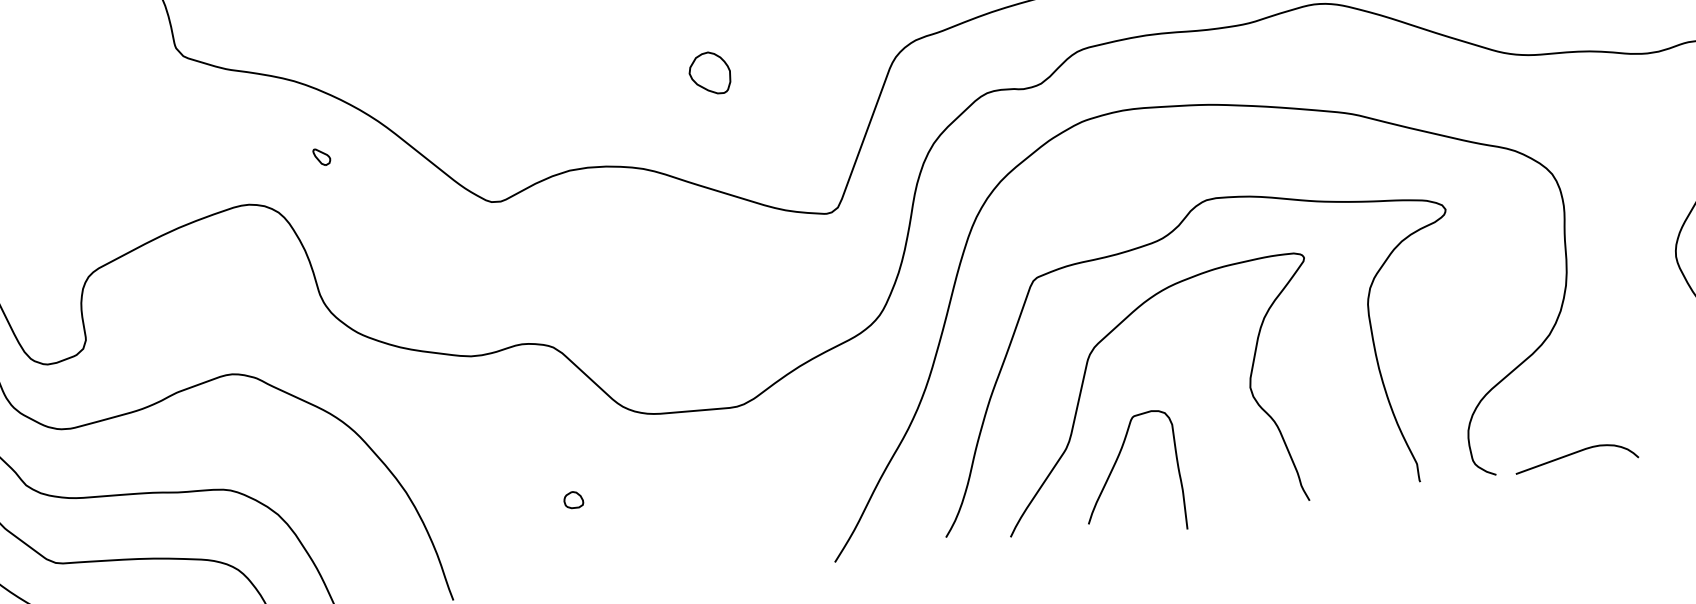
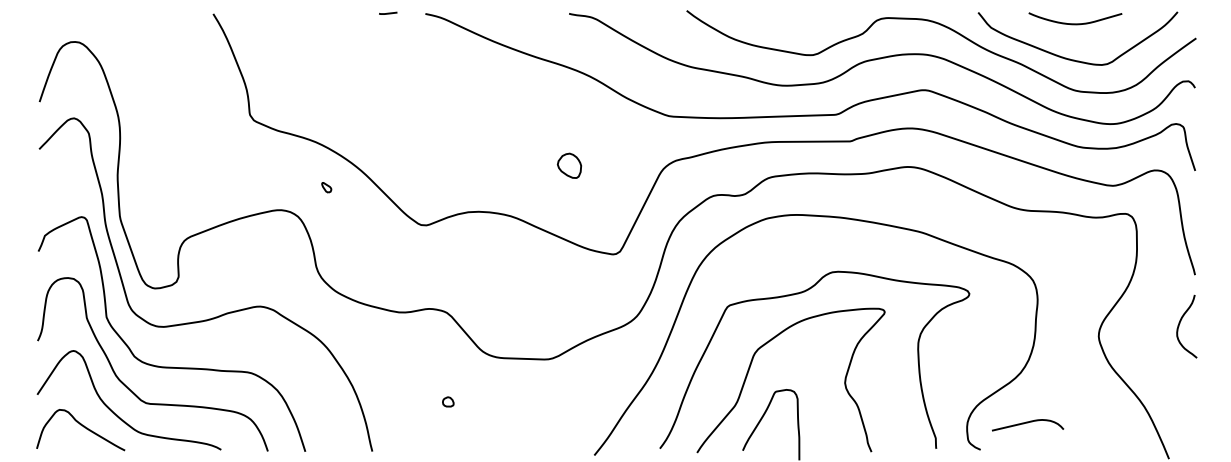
part: (708, 73) -> (568, 165), moved
curve: (1577, 454) -> (1028, 423), moved

